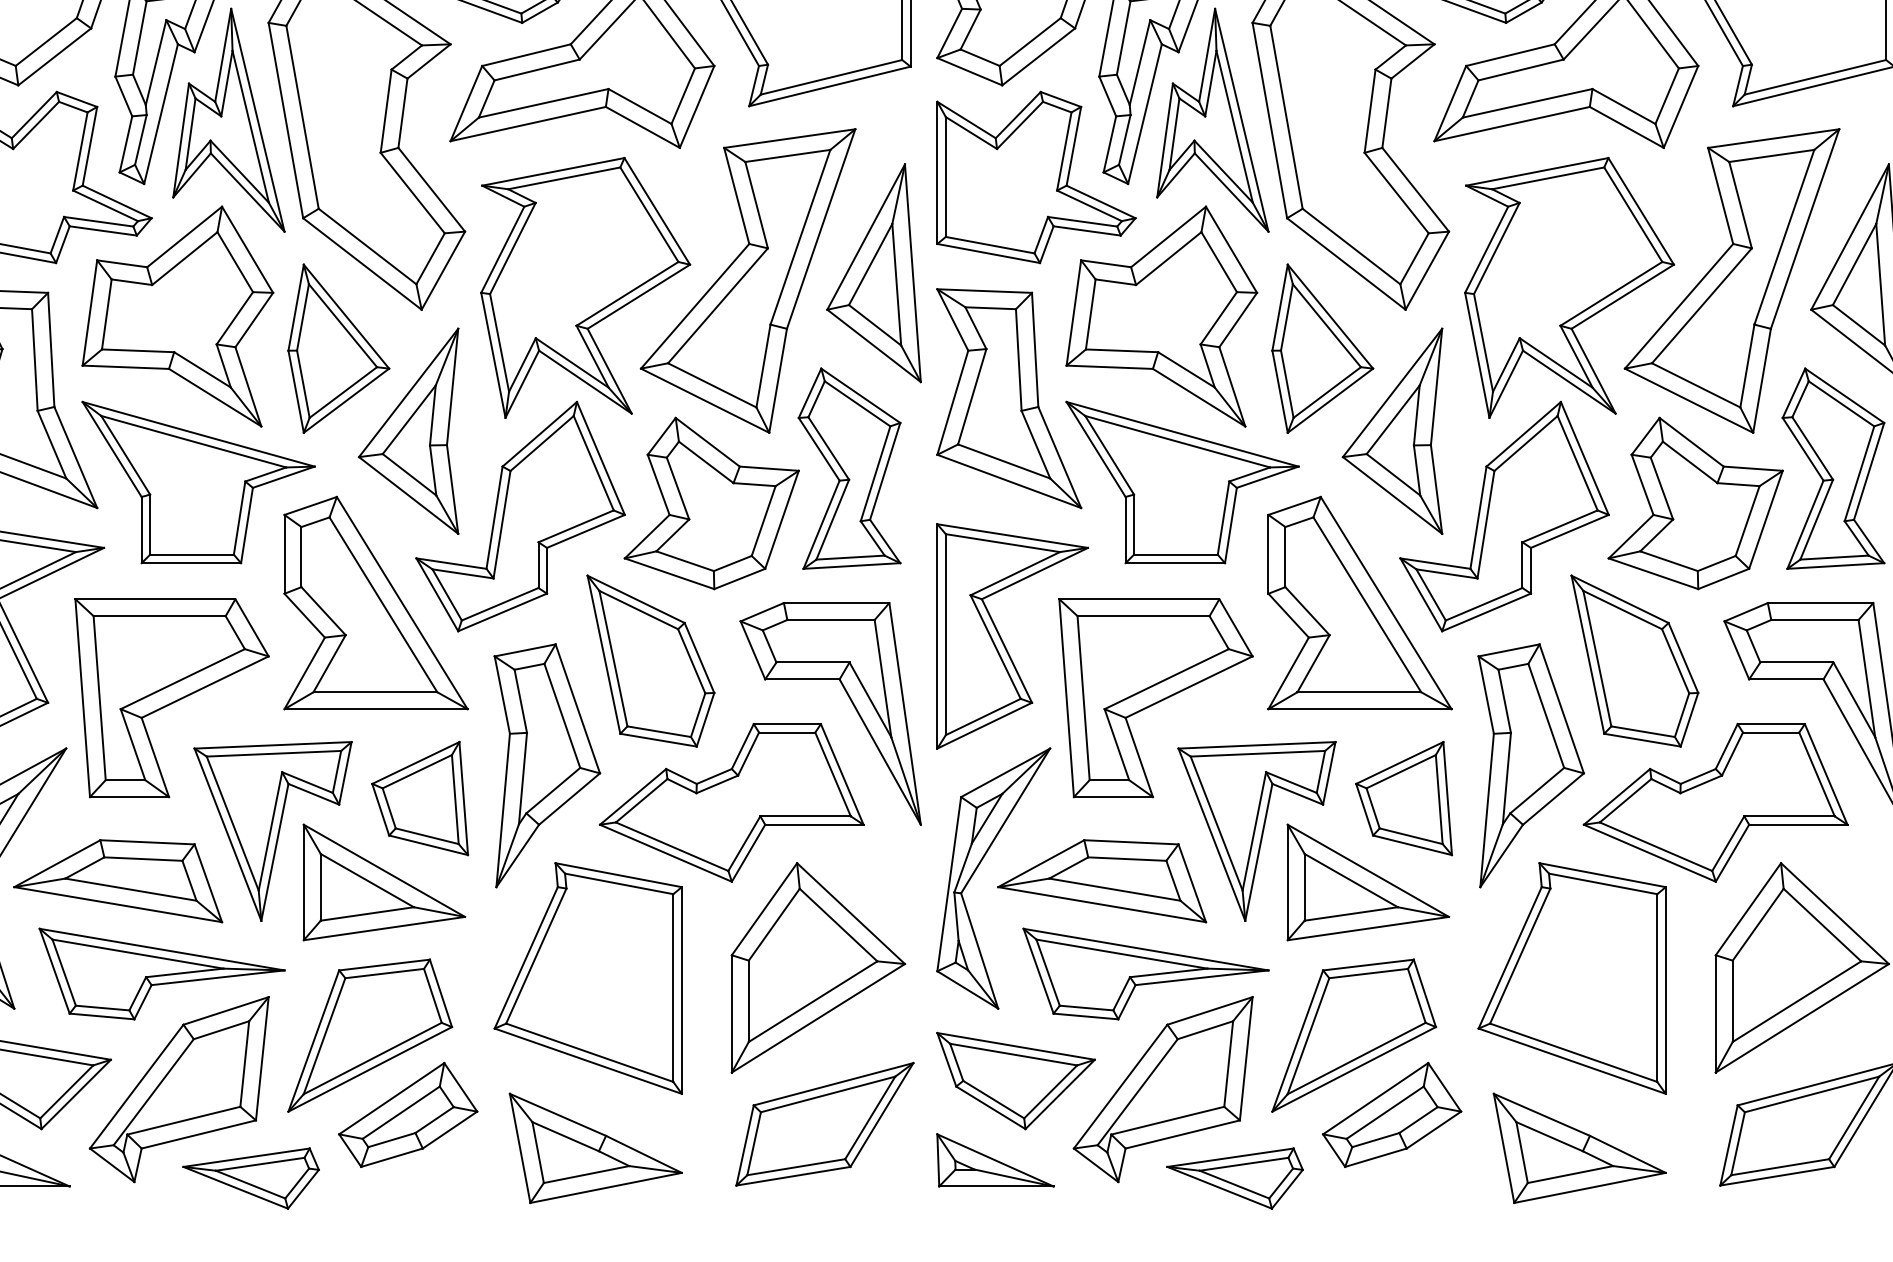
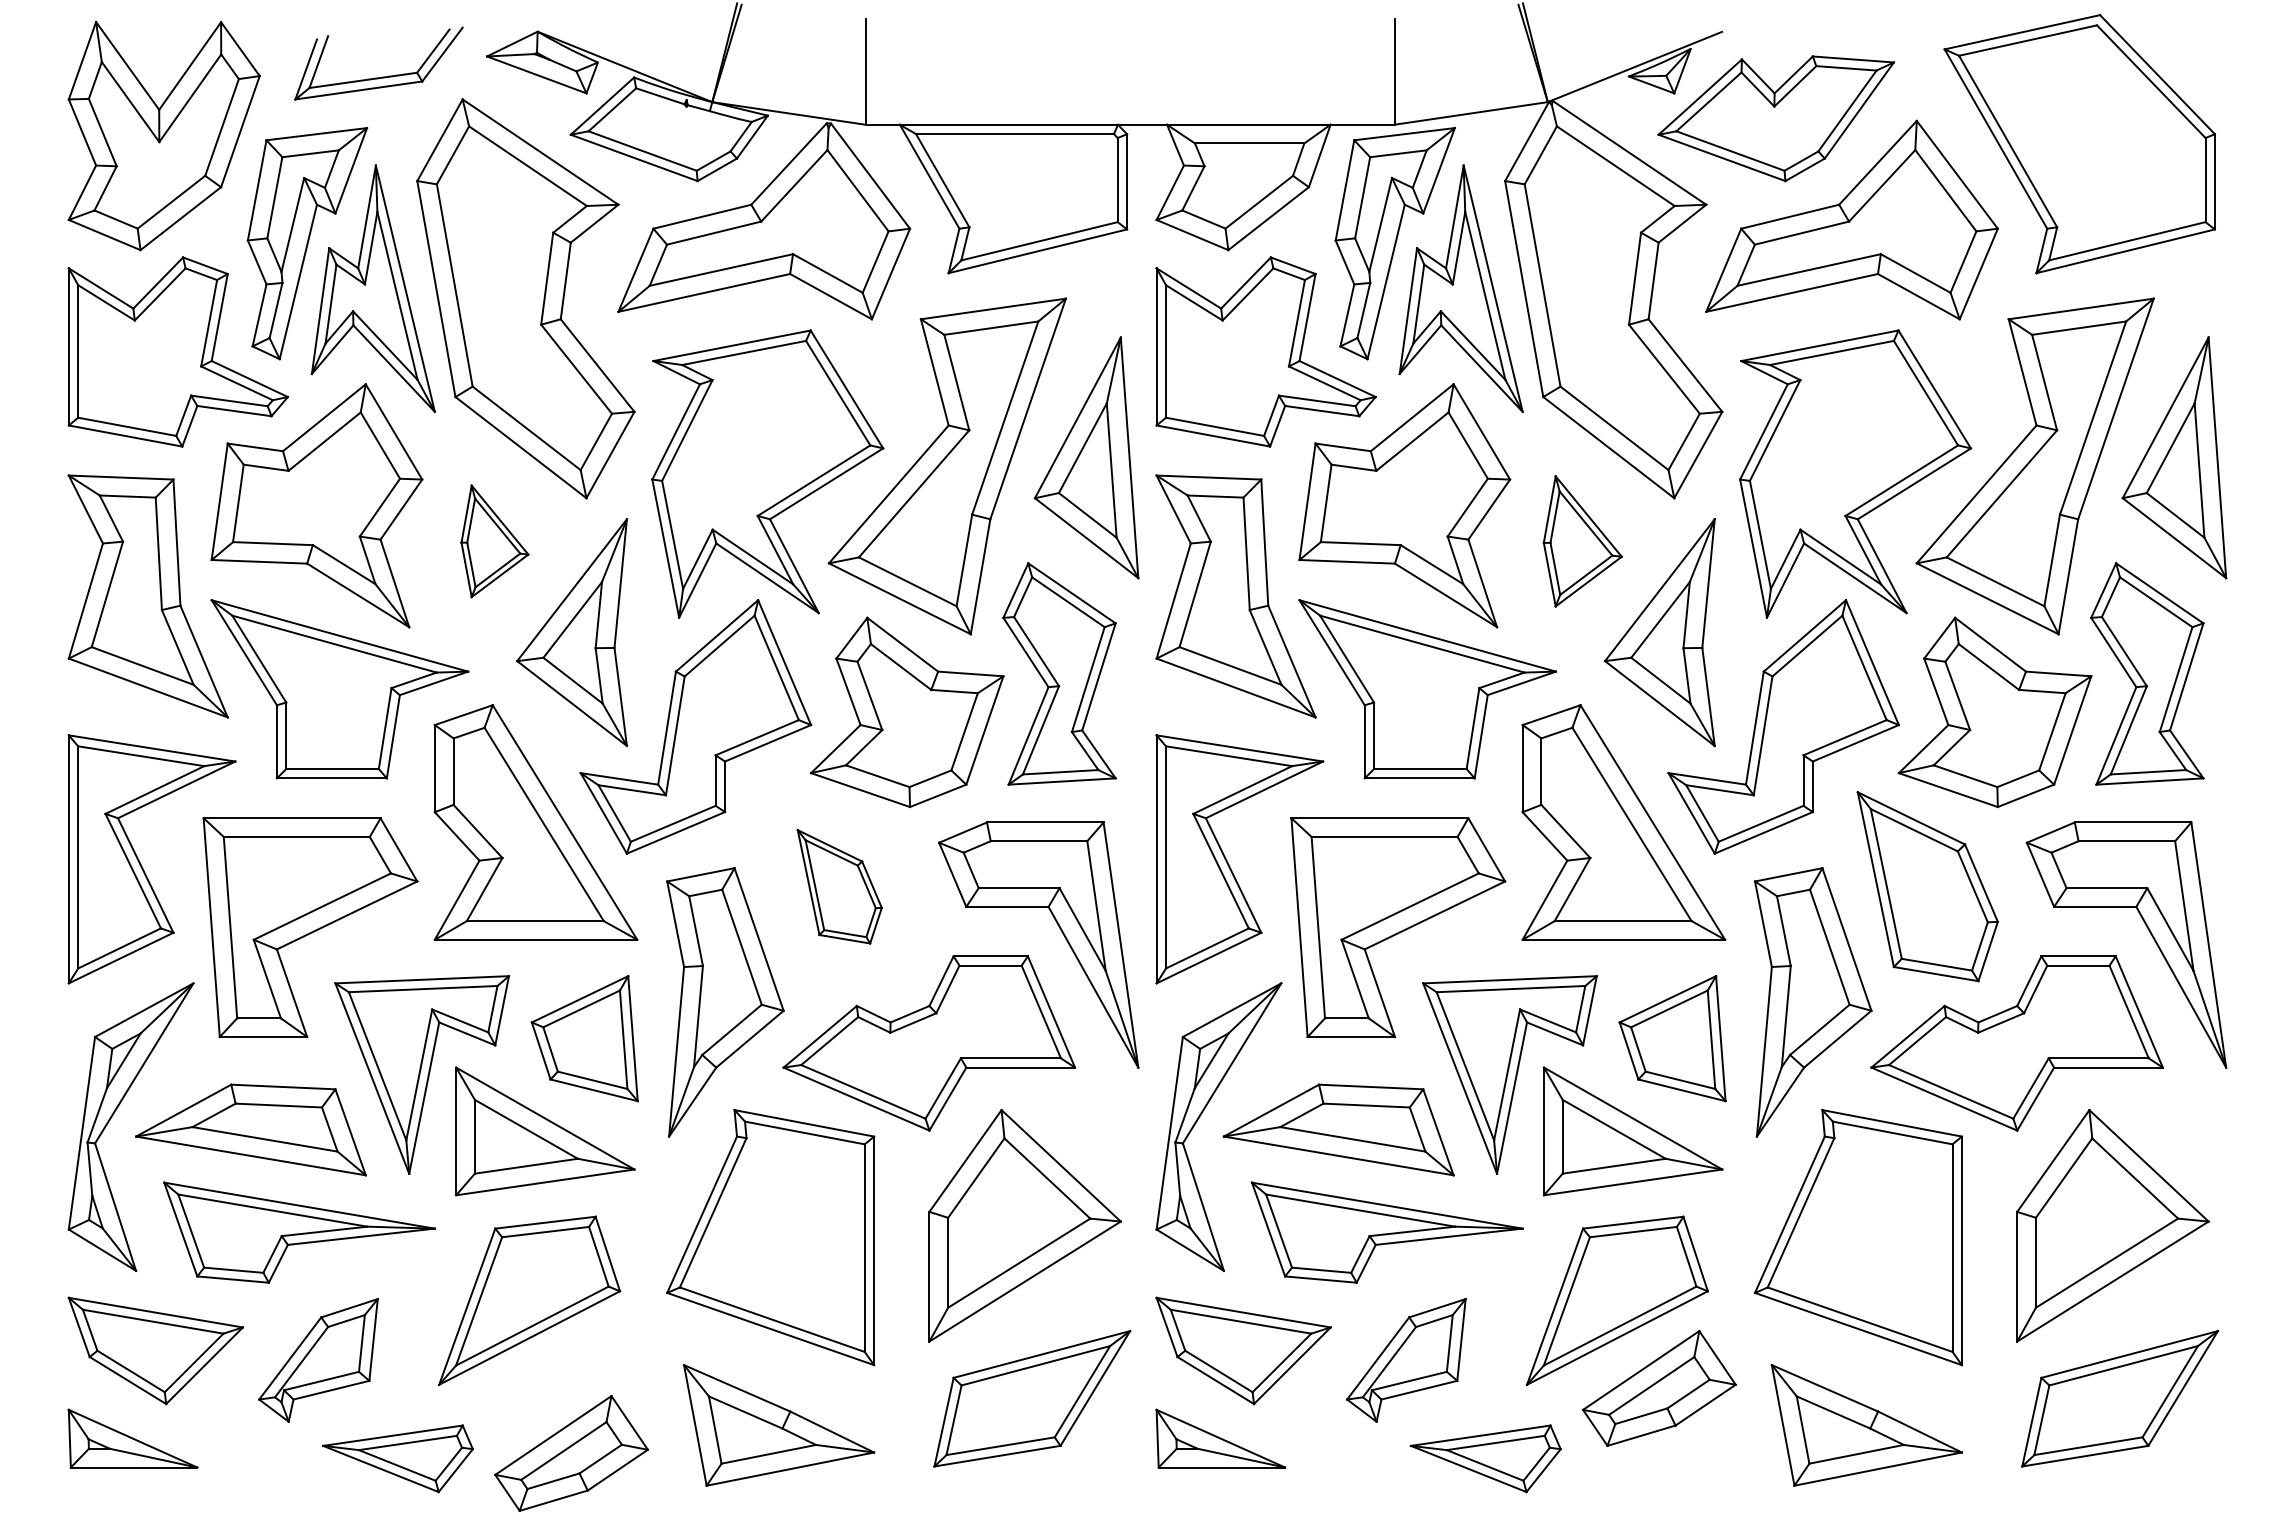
part: (338, 348) -> (494, 541), size x0.6
part: (1322, 348) -> (1582, 541), size x0.7
part: (650, 660) -> (839, 886), size x0.6
part: (179, 1089) -> (318, 1360), size x0.6
part: (1163, 1089) -> (1406, 1360), size x0.6
part: (408, 1115) -> (571, 1453), moved

